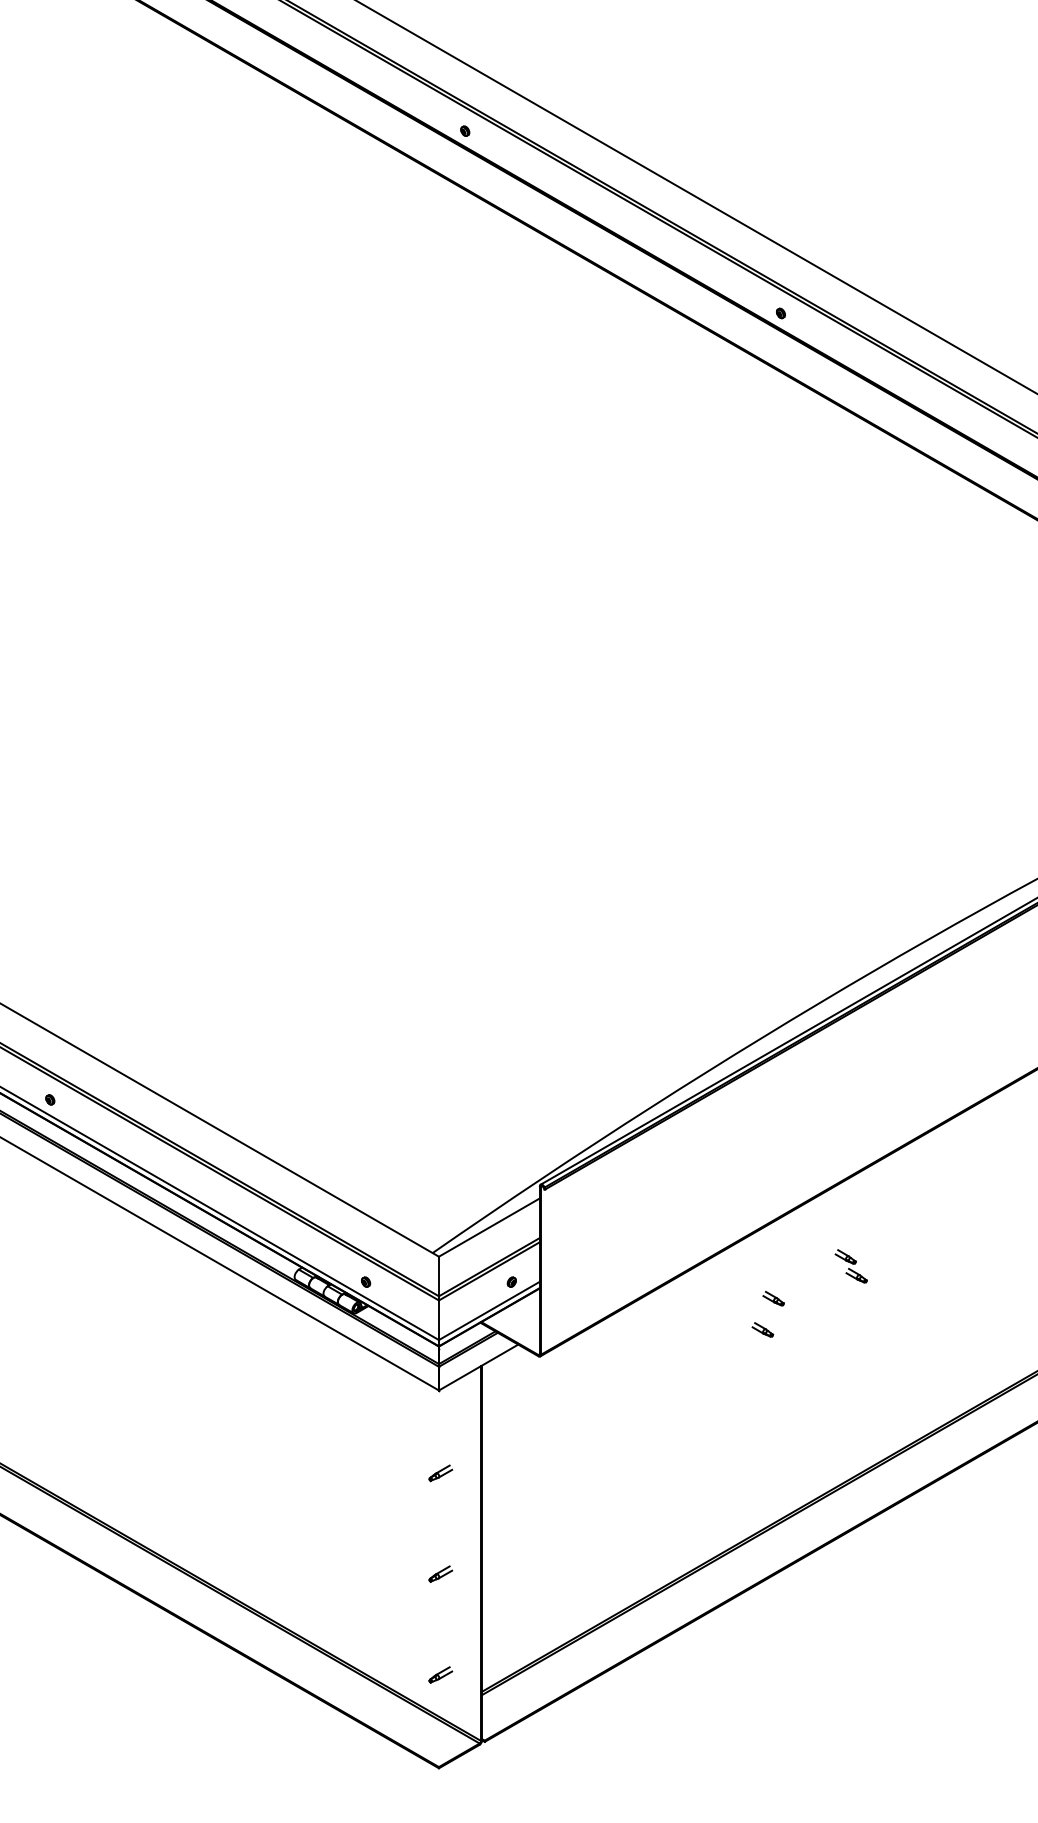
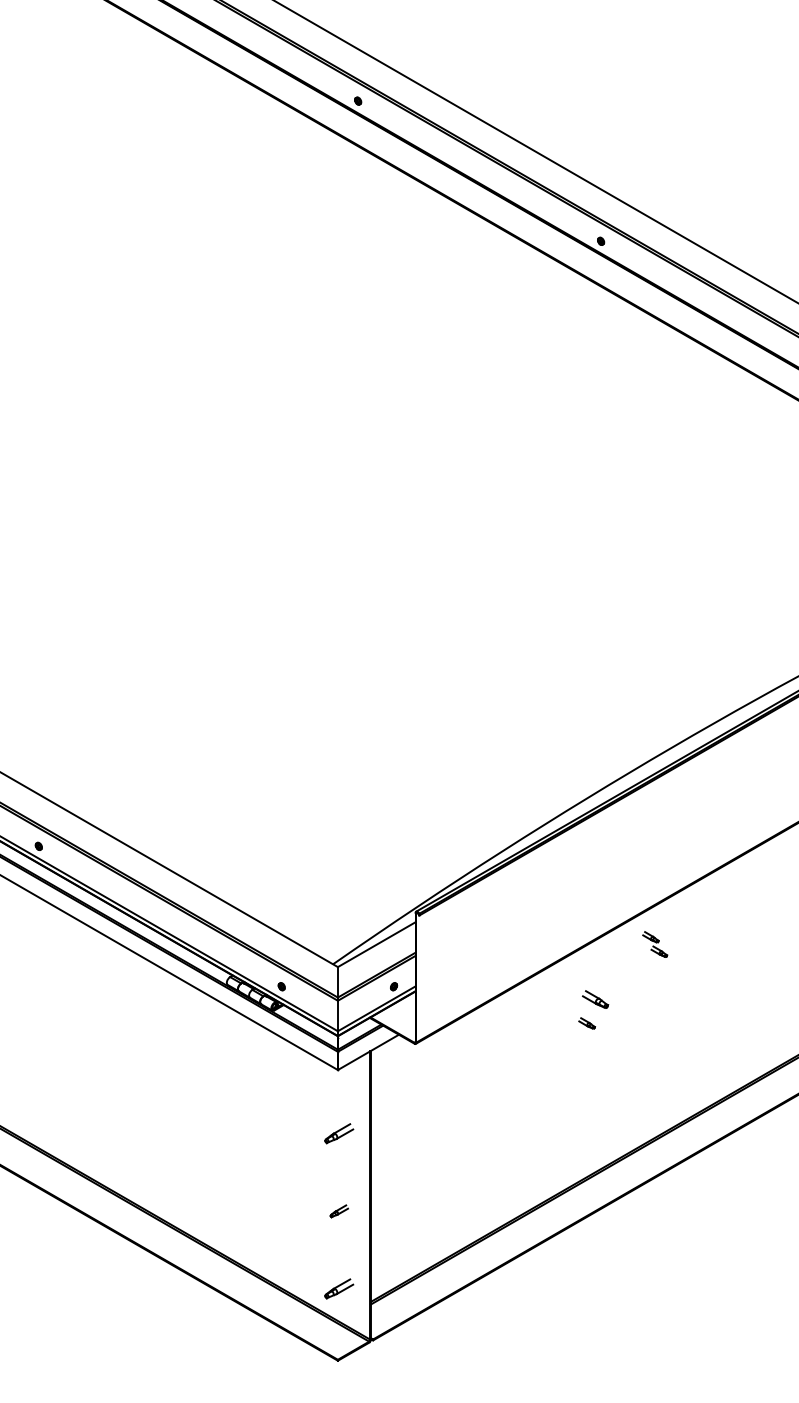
part: (850, 1266) -> (654, 944), moved
part: (773, 1298) -> (595, 999), size x1.6
part: (440, 1473) -> (339, 1133), size x1.6
part: (440, 1674) -> (339, 1288), size x1.6

